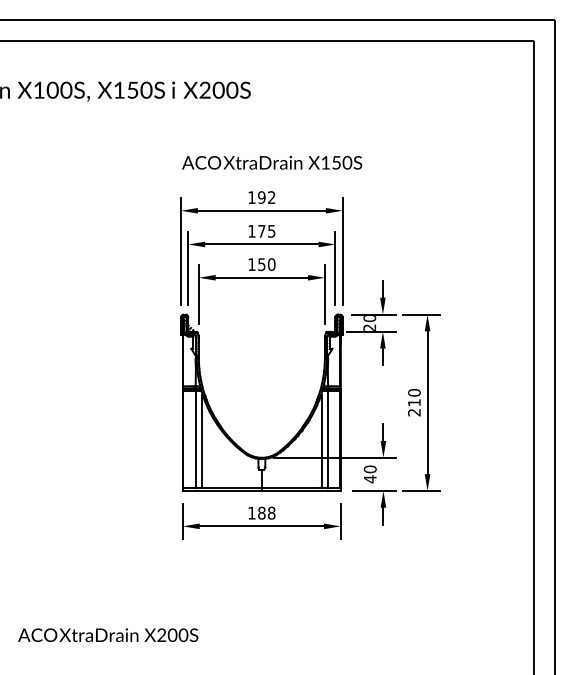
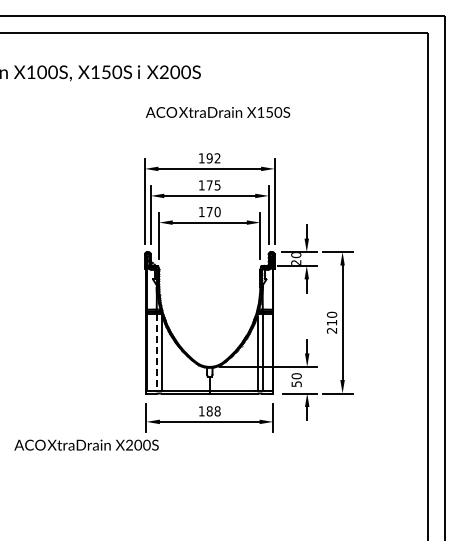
text: (271, 162) -> (217, 112), moved
text: (261, 265) -> (209, 212), 150 -> 170
line: (196, 439) -> (157, 352), solid -> dashed
text: (370, 479) -> (296, 384), 40 -> 50
text: (108, 634) -> (86, 444), moved

